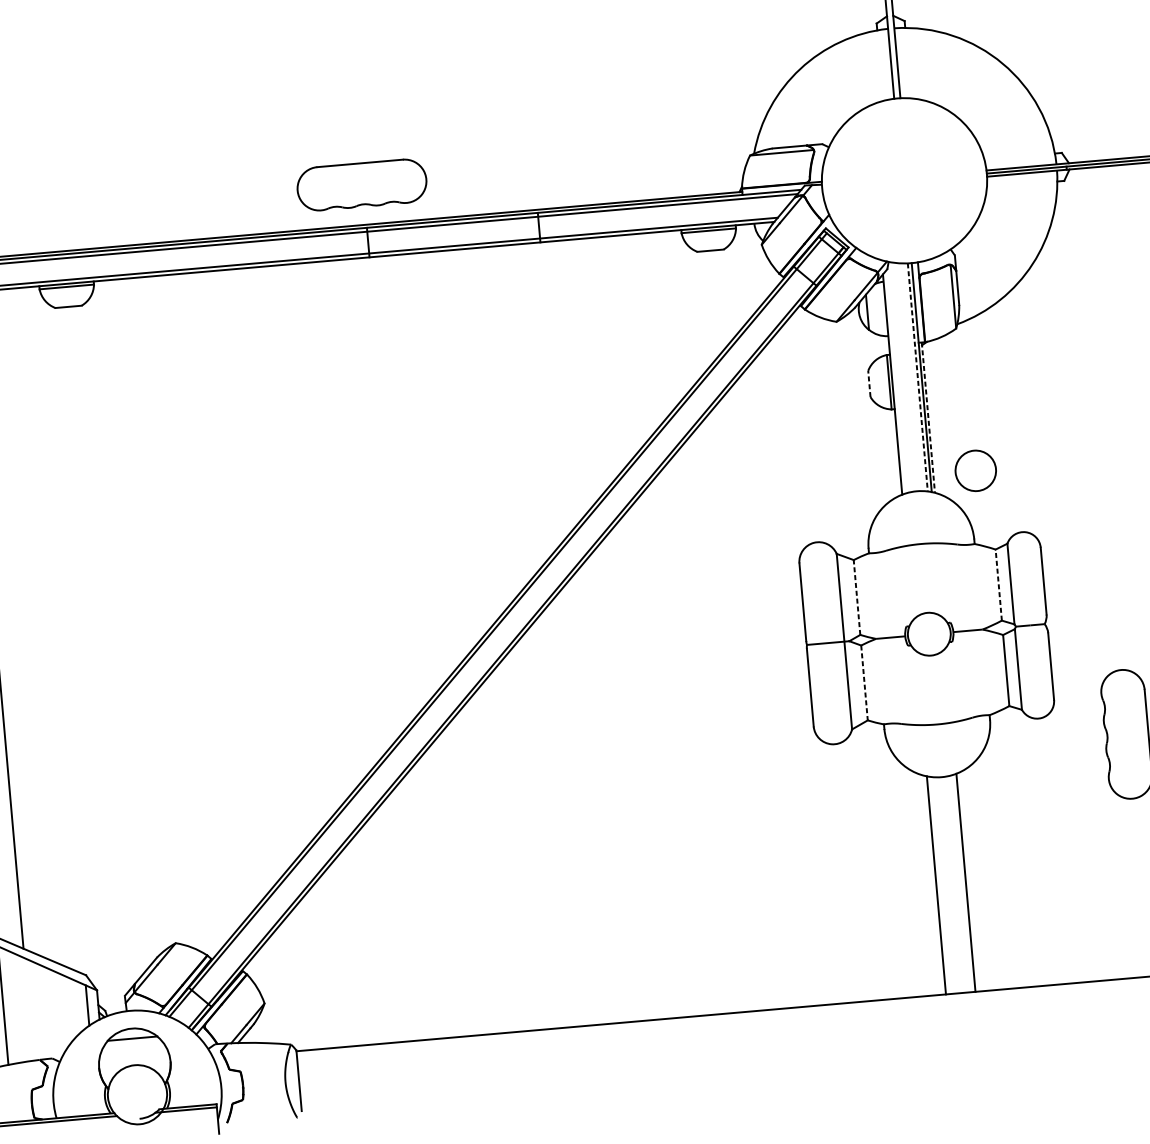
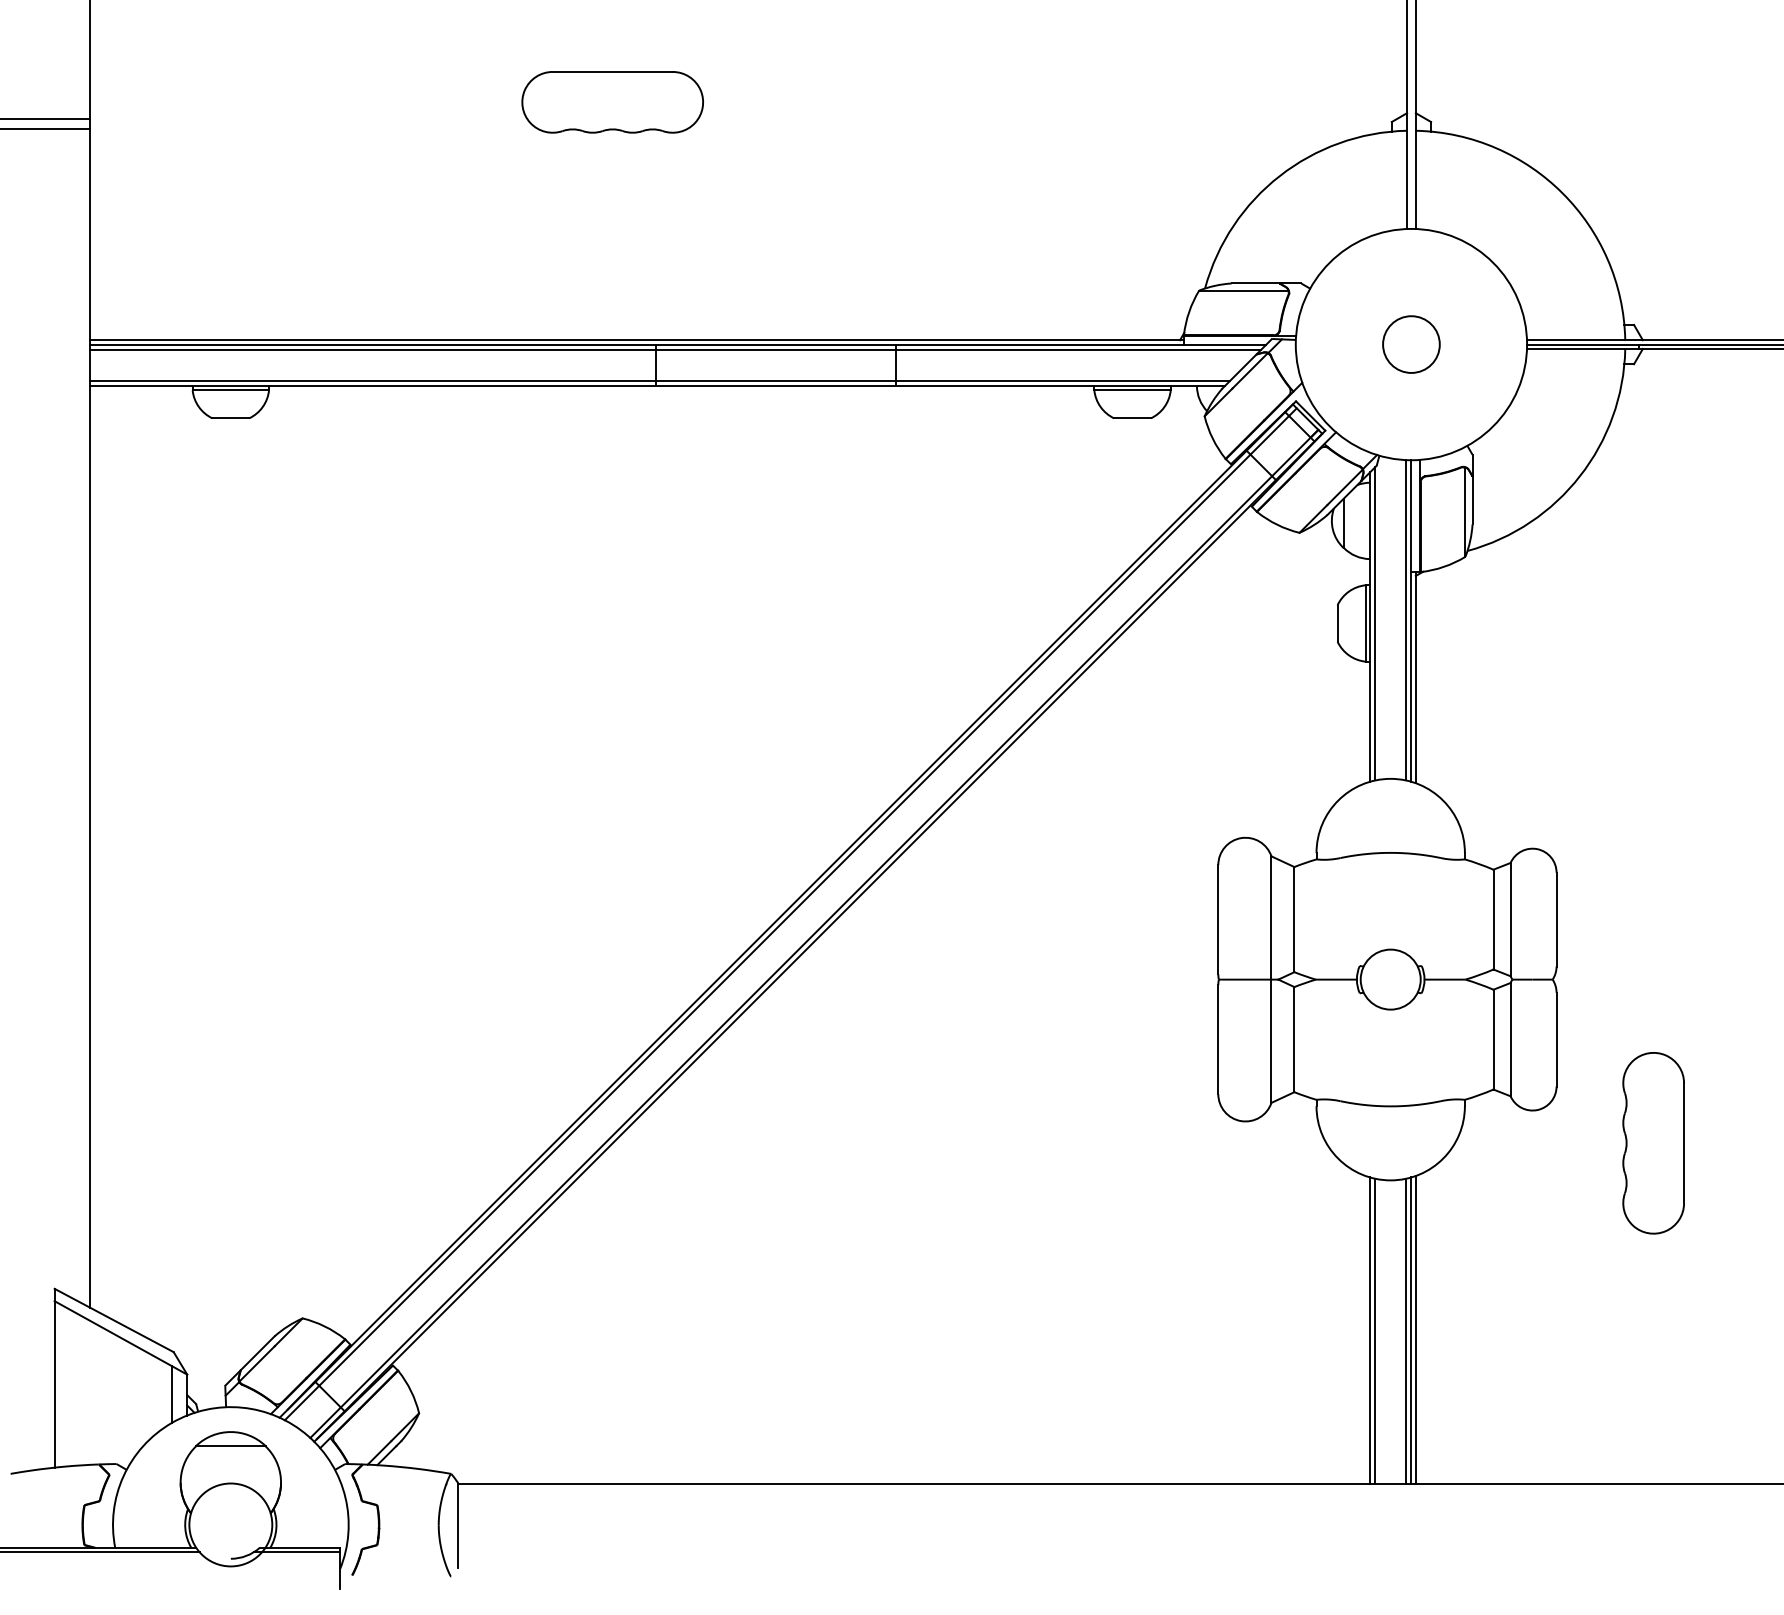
part: (361, 185) -> (612, 102), moved
line: (917, 377) -> (1405, 620), dashed -> solid
line: (896, 381) -> (1375, 623), added
line: (869, 383) -> (1337, 622), dashed -> solid
line: (928, 417) -> (1415, 677), dashed -> solid
circle: (975, 470) -> (1411, 344), moved
line: (998, 585) -> (1493, 919), dashed -> solid
line: (857, 597) -> (1294, 919), dashed -> solid
line: (864, 682) -> (1294, 1039), dashed -> solid
line: (968, 881) -> (1415, 1329), added
line: (961, 883) -> (1405, 1330), added
line: (940, 884) -> (1375, 1330), added

